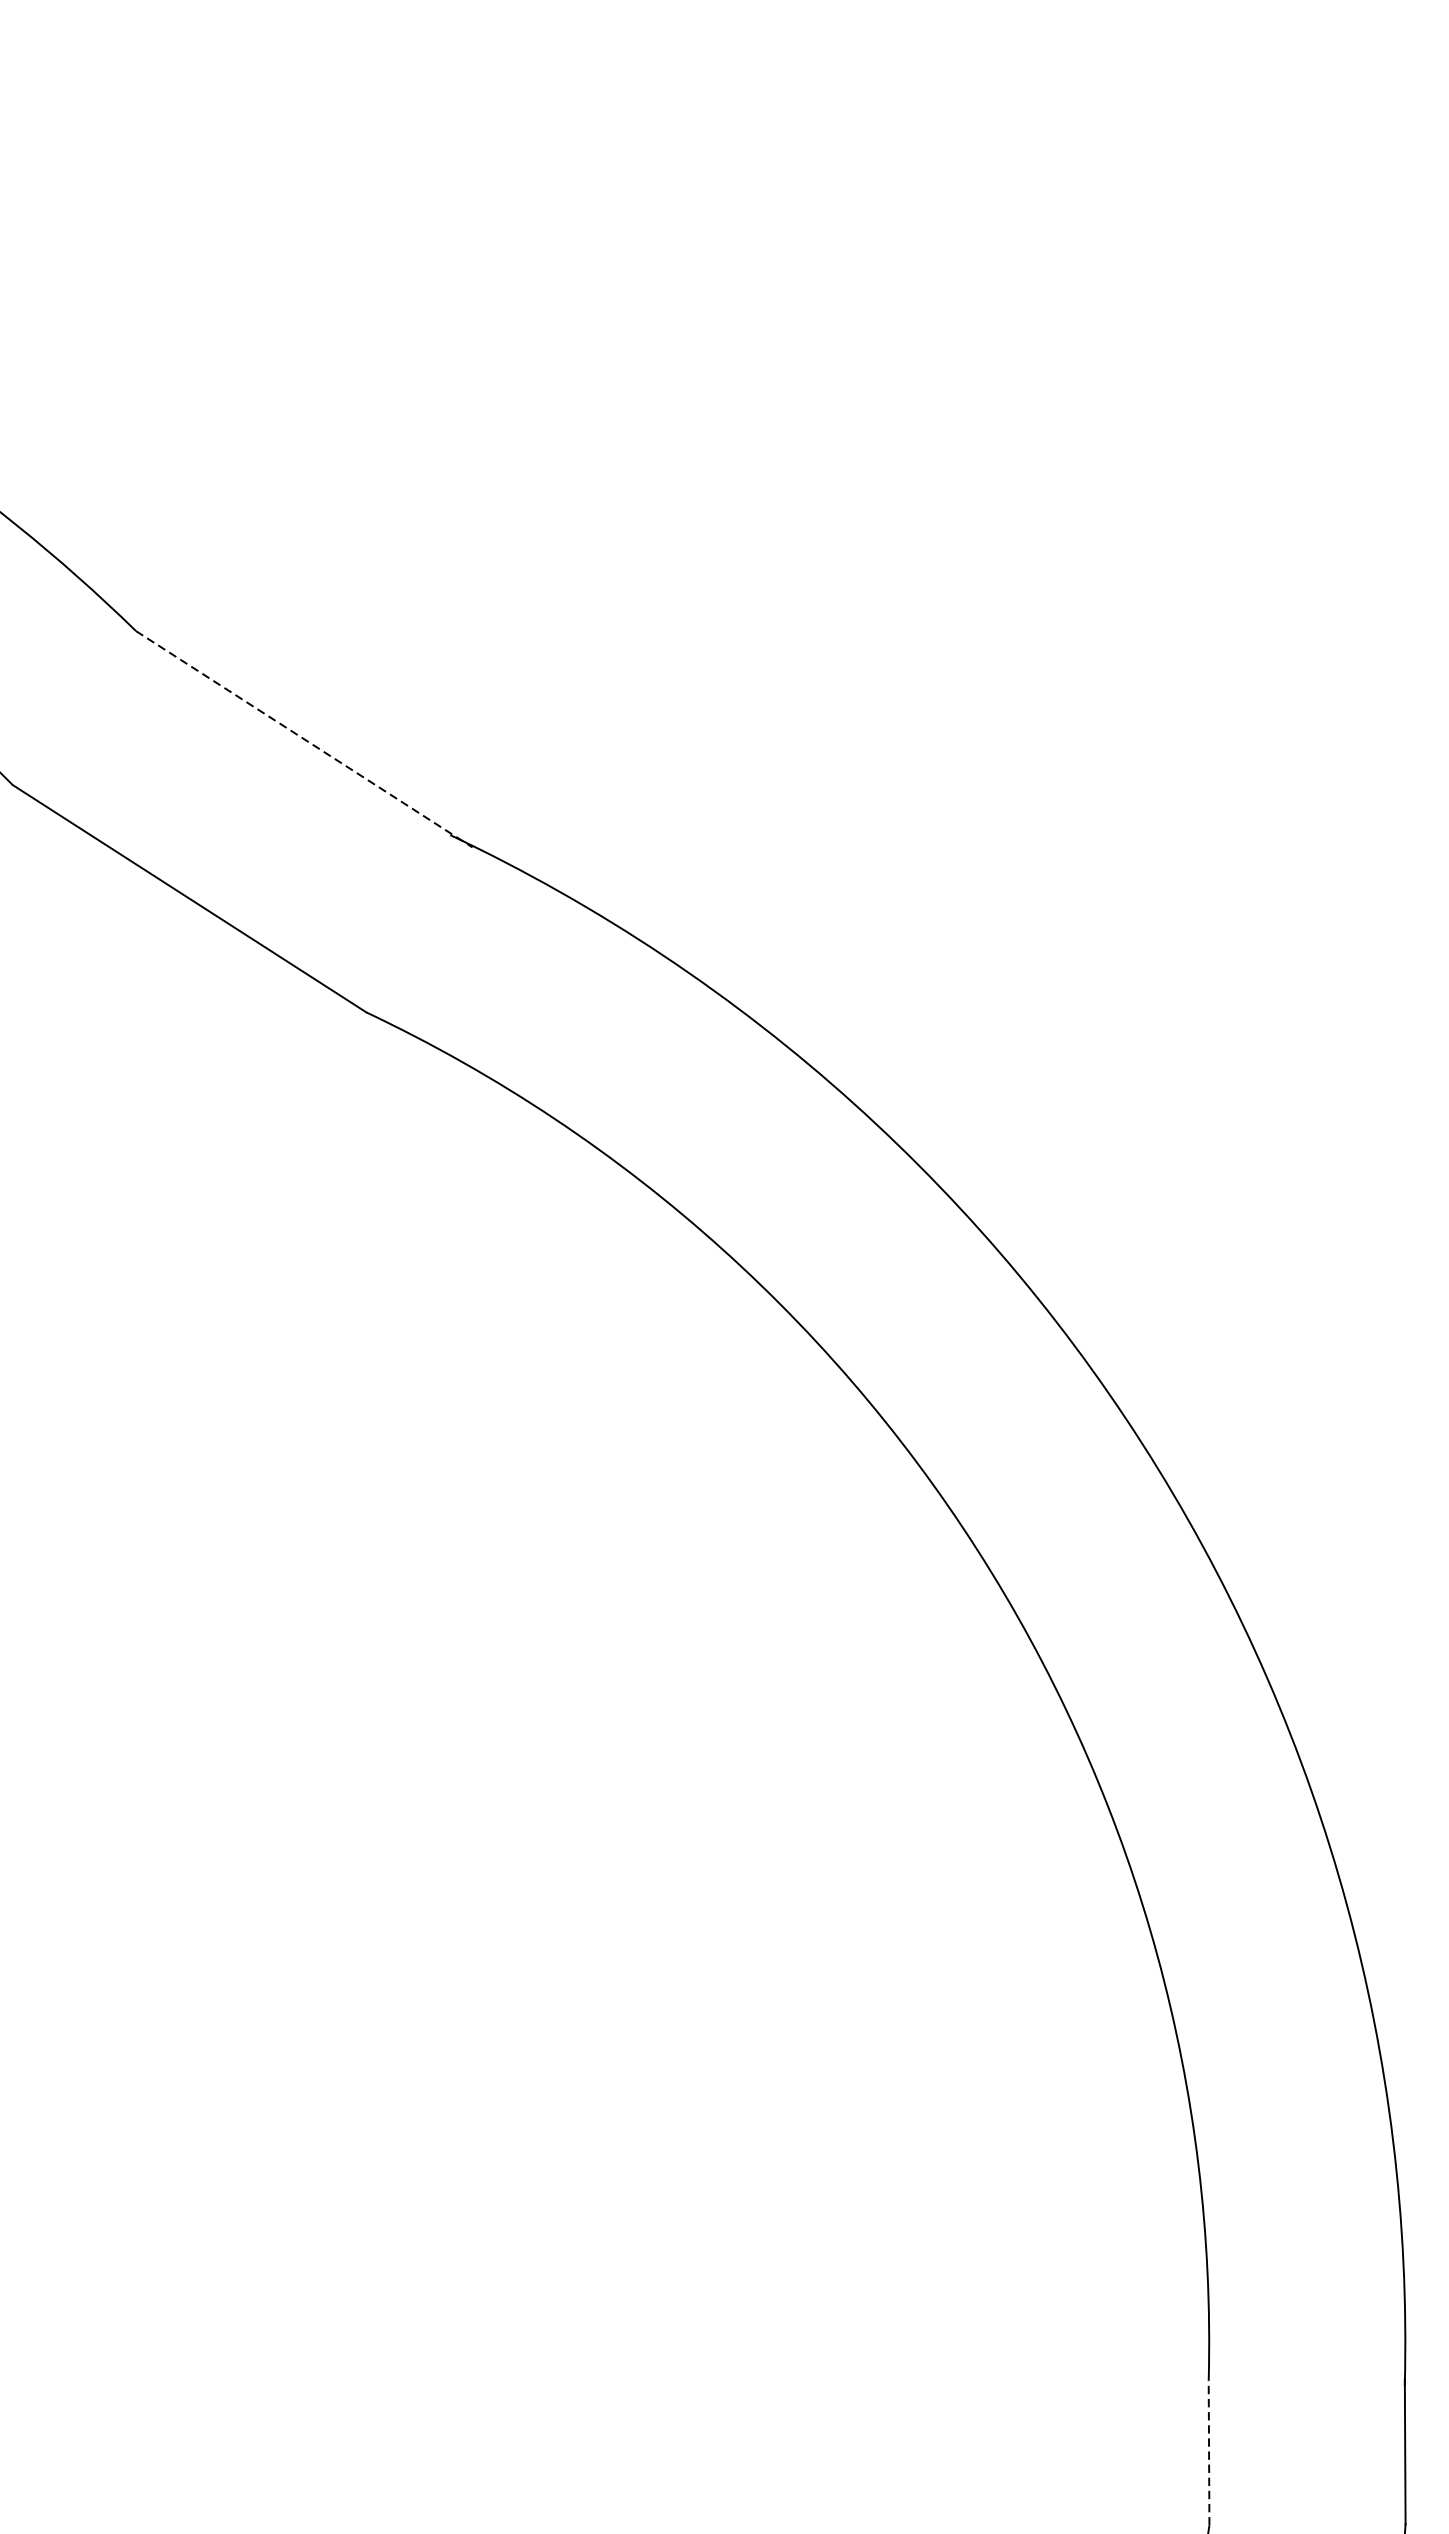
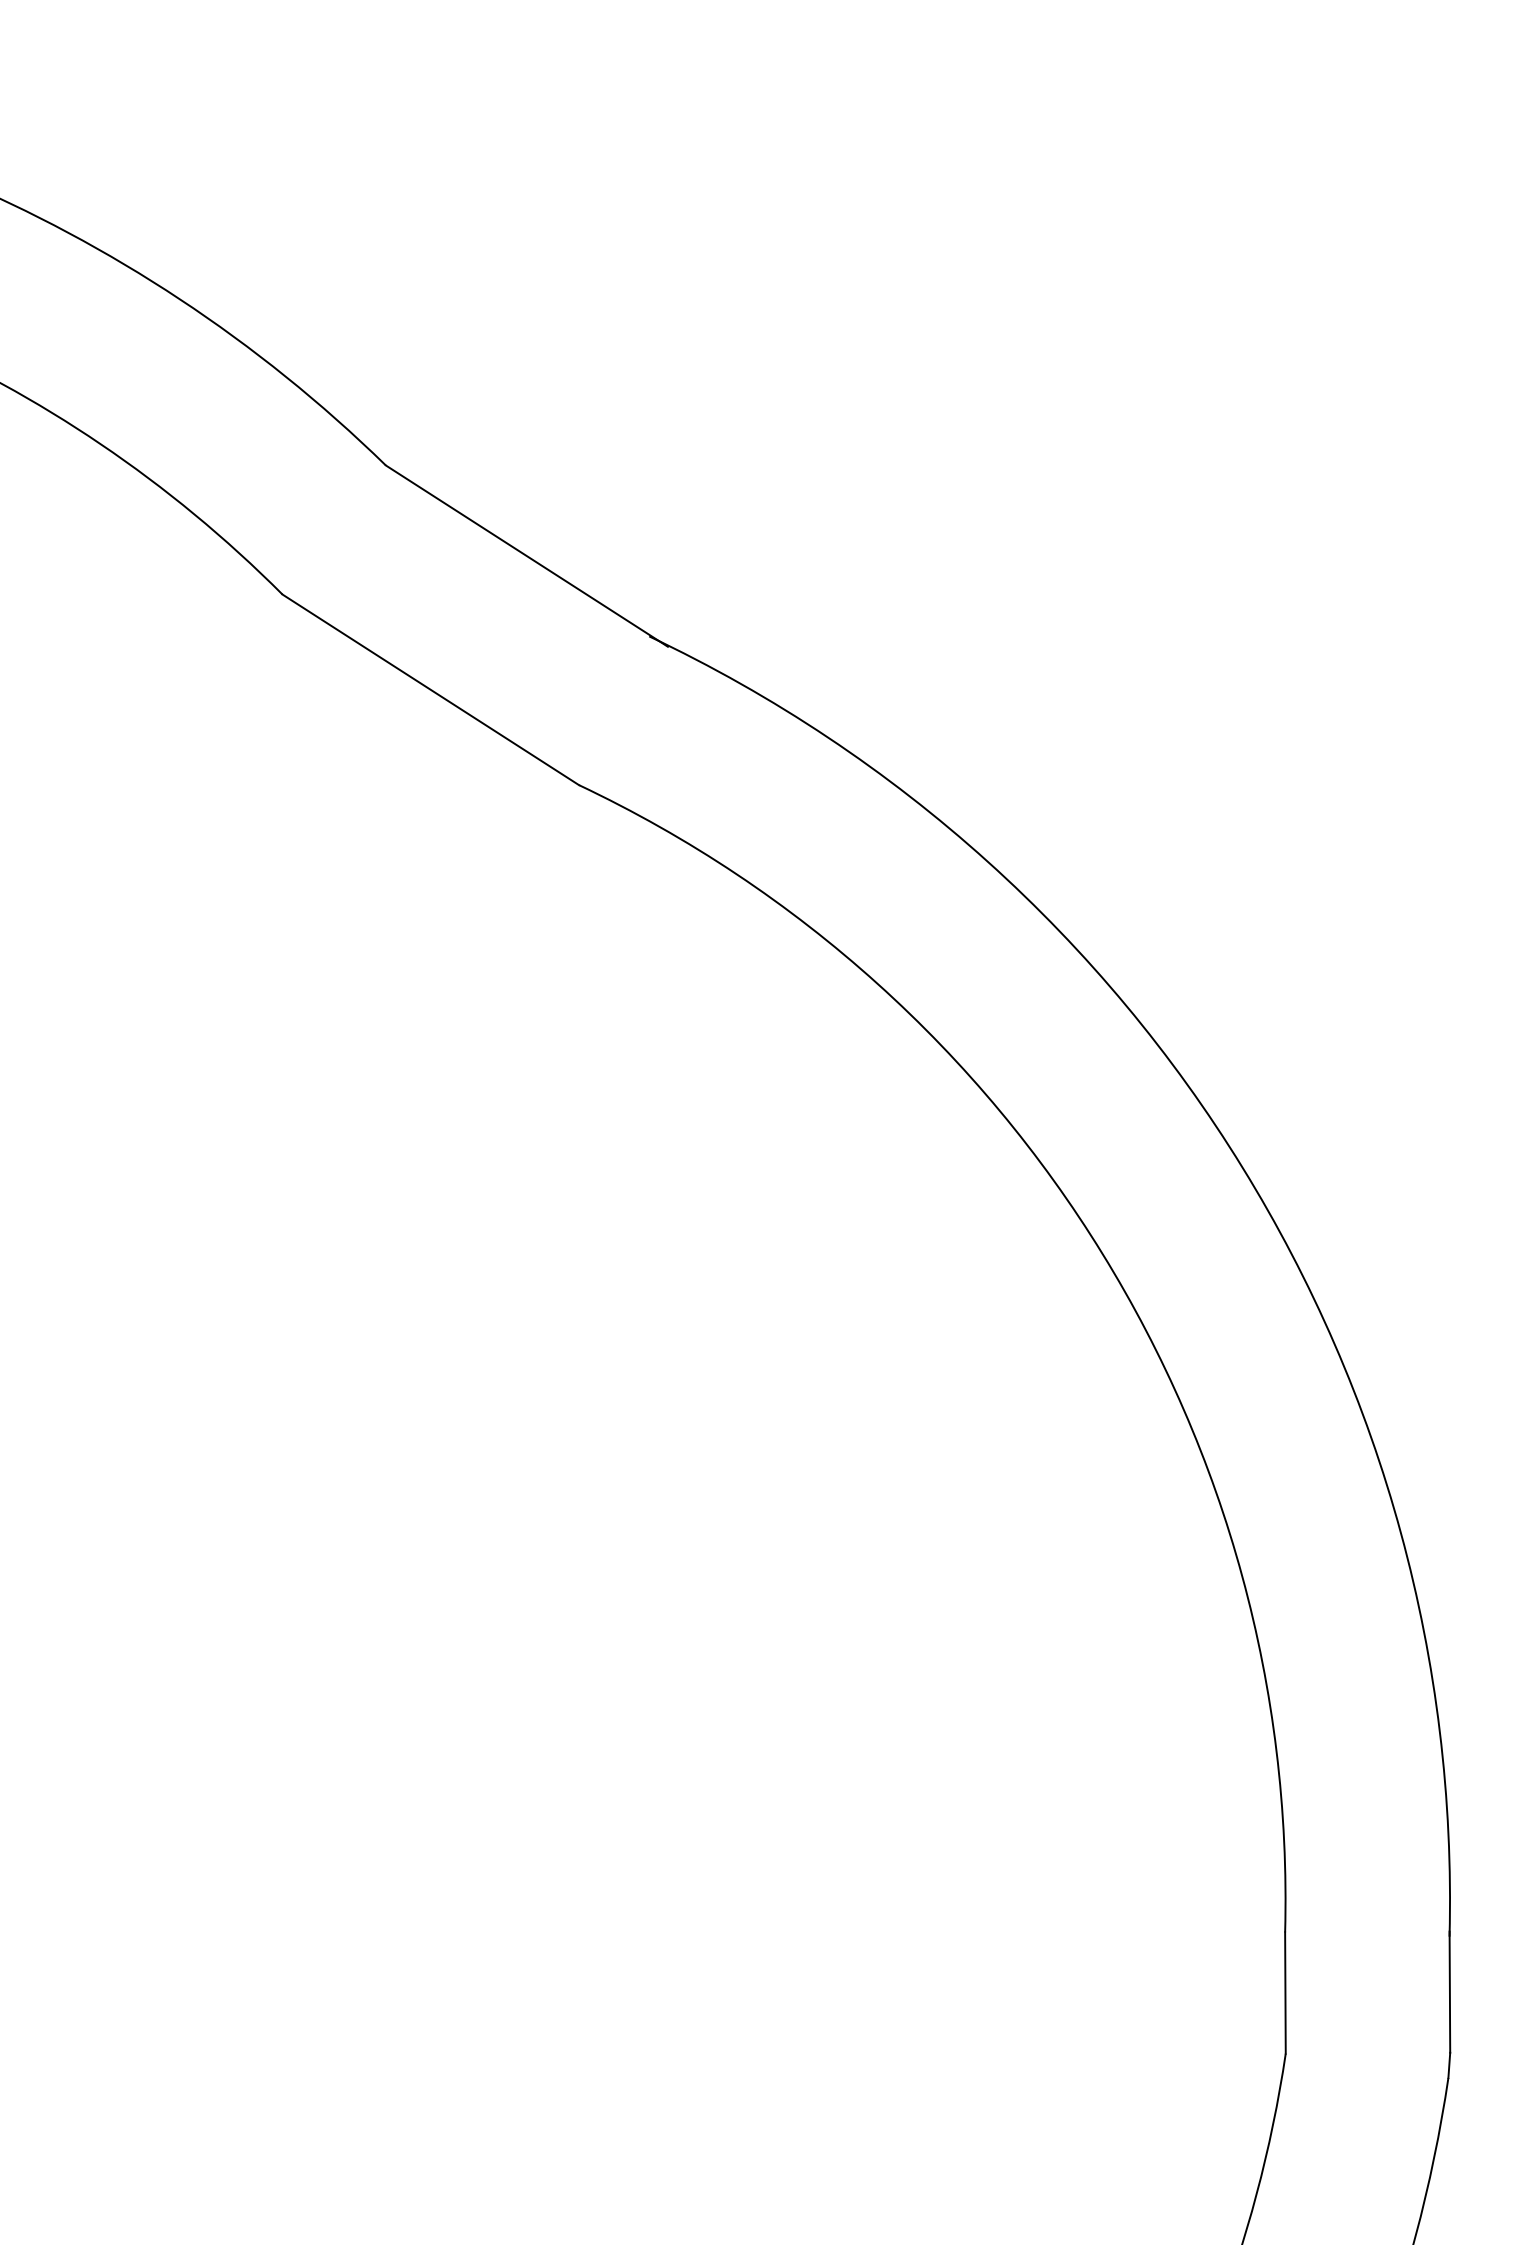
line: (303, 739) -> (526, 556), dashed -> solid
line: (1209, 2453) -> (1285, 1993), dashed -> solid

